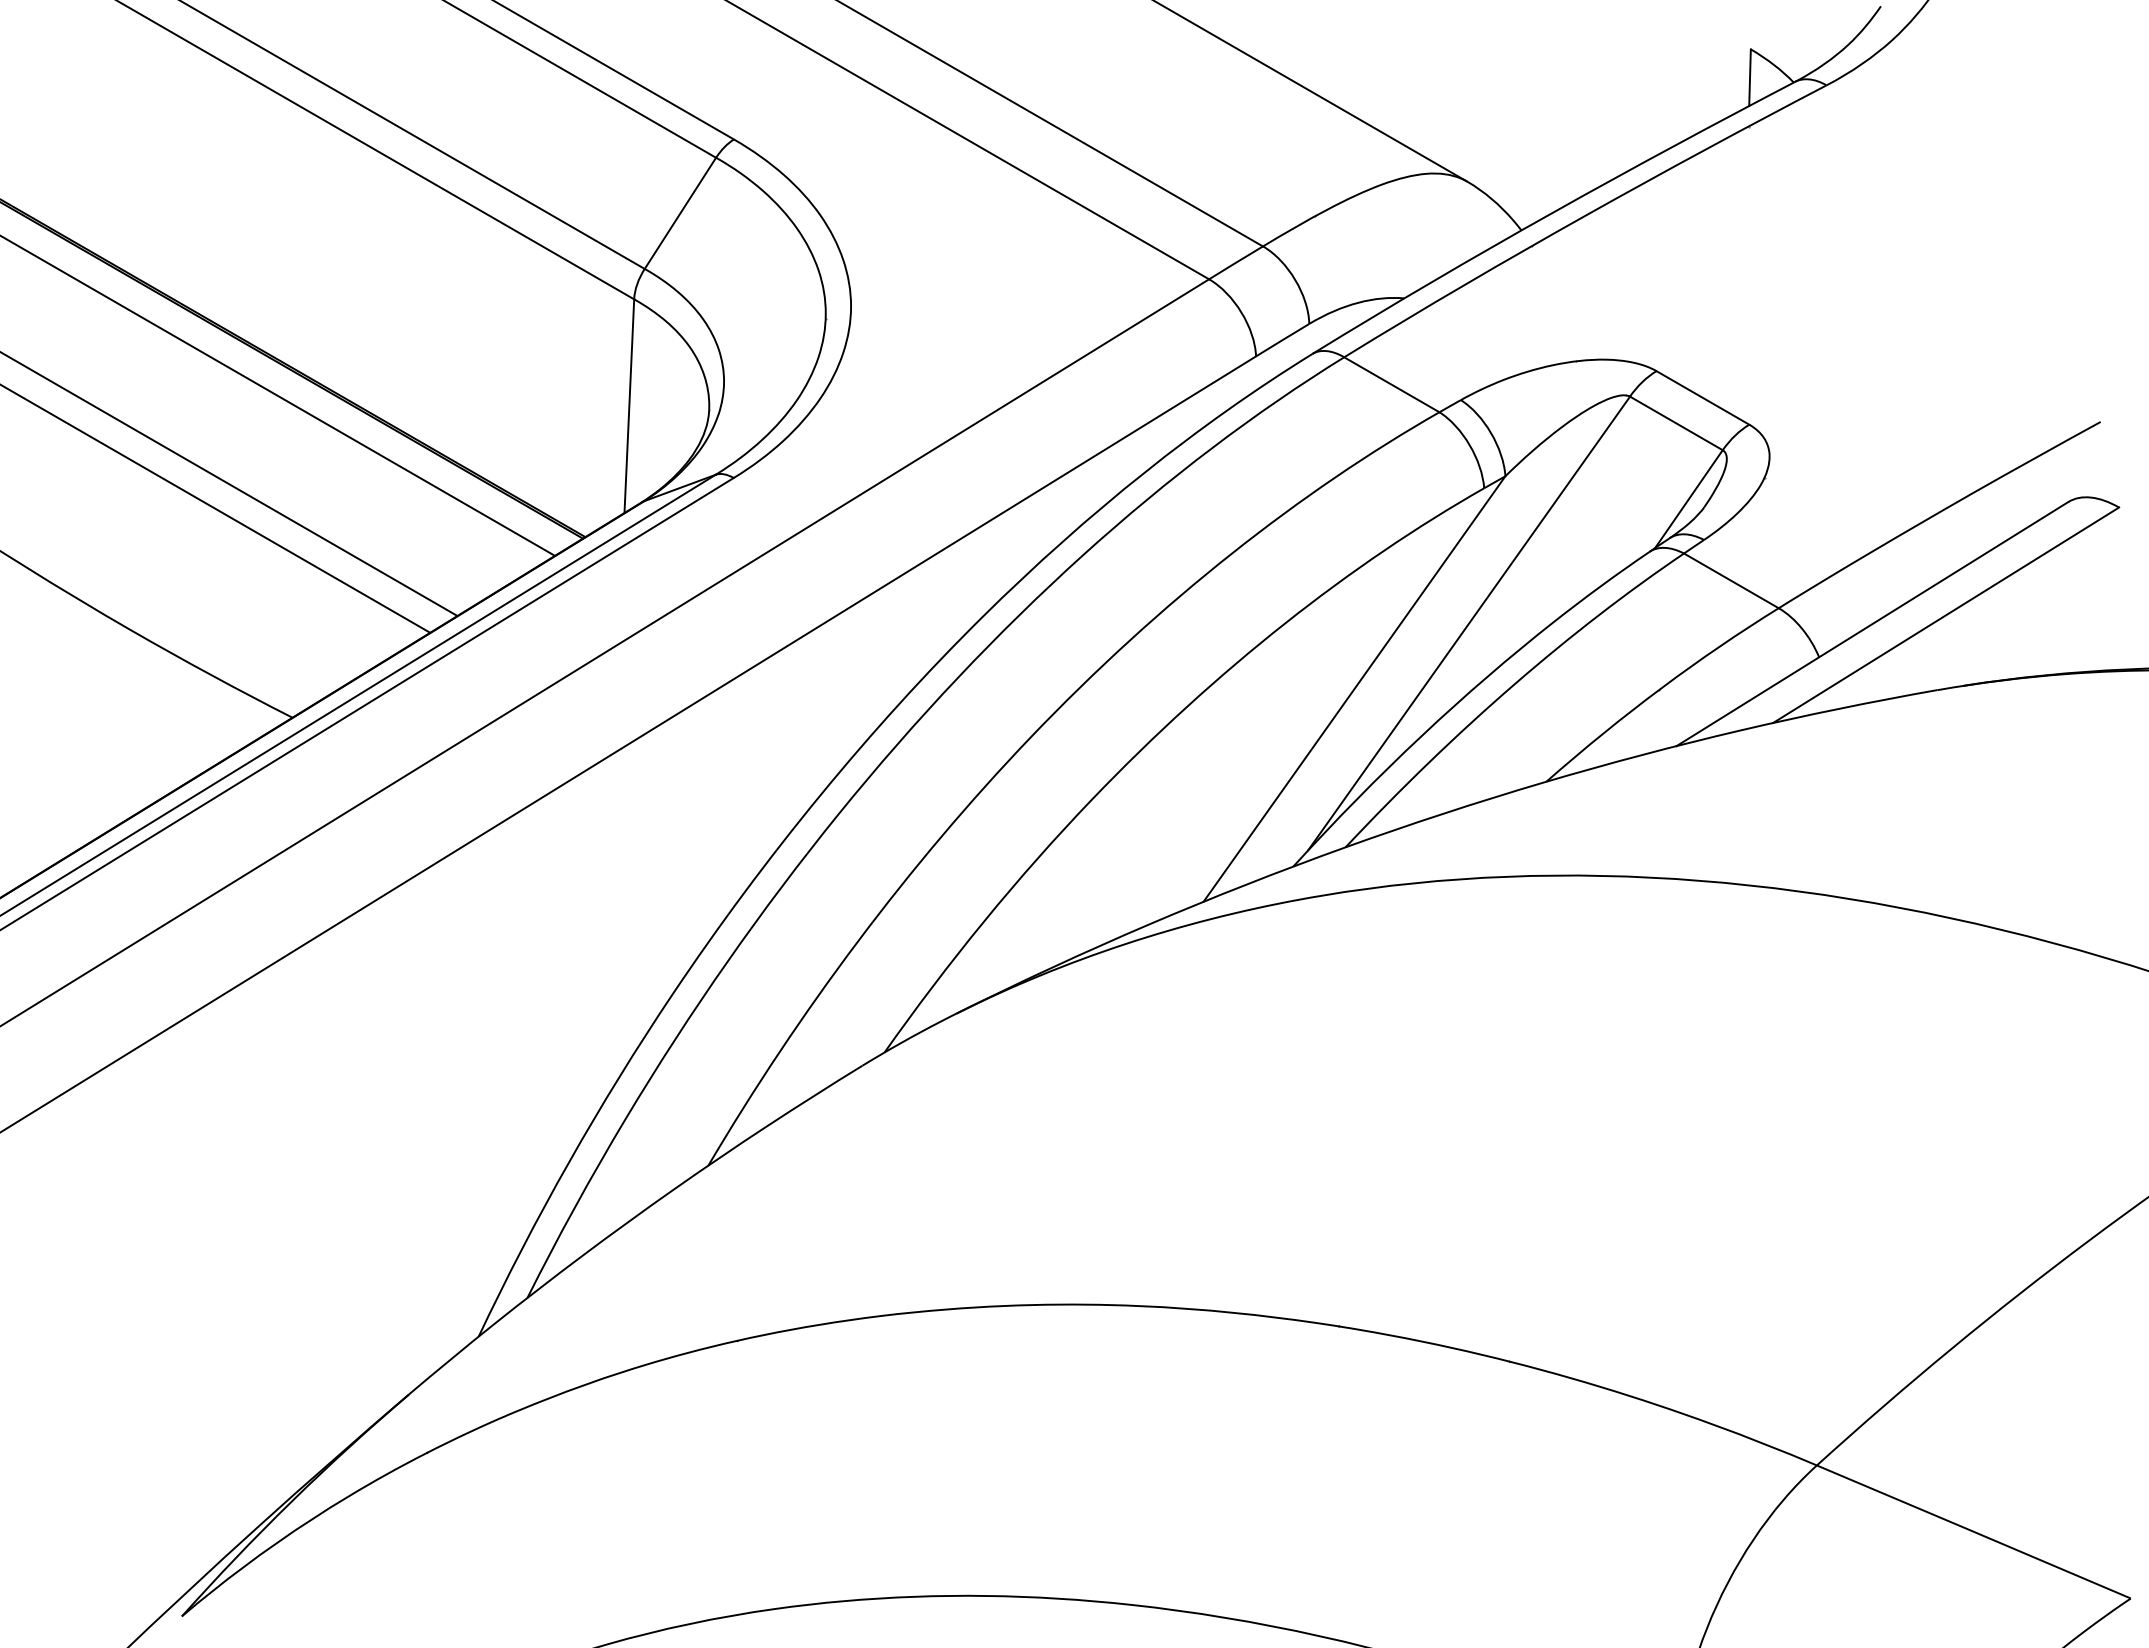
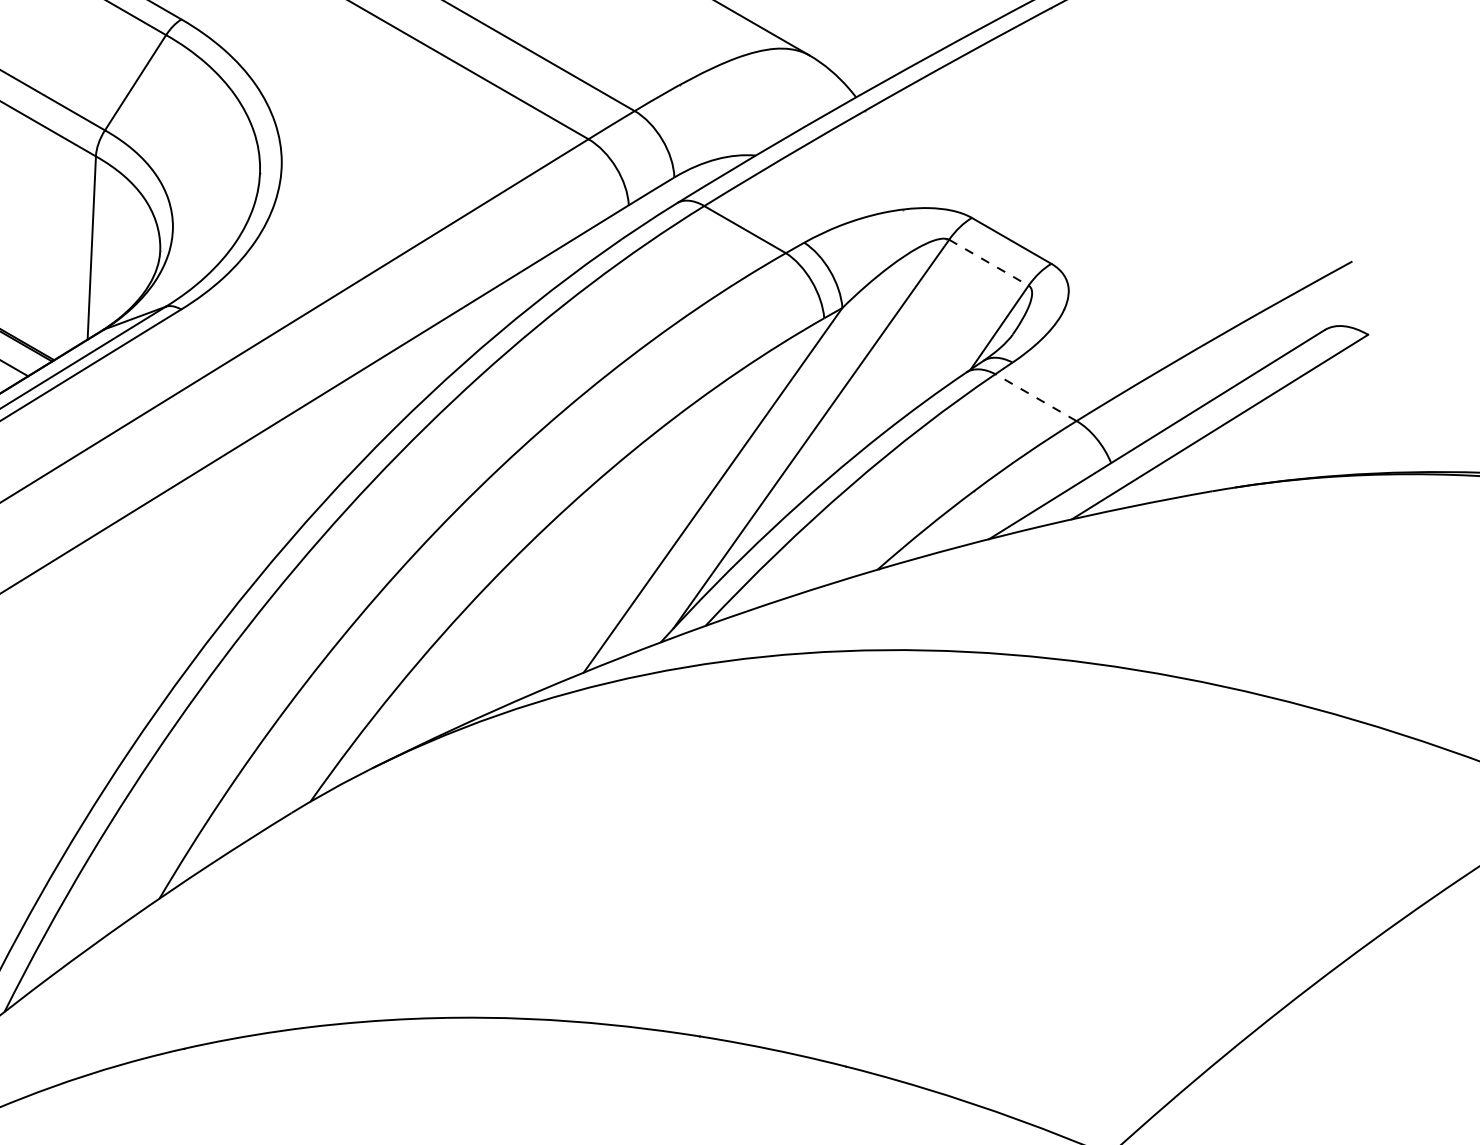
line: (1676, 423) -> (989, 262), solid -> dashed
line: (1731, 580) -> (1036, 397), solid -> dashed

